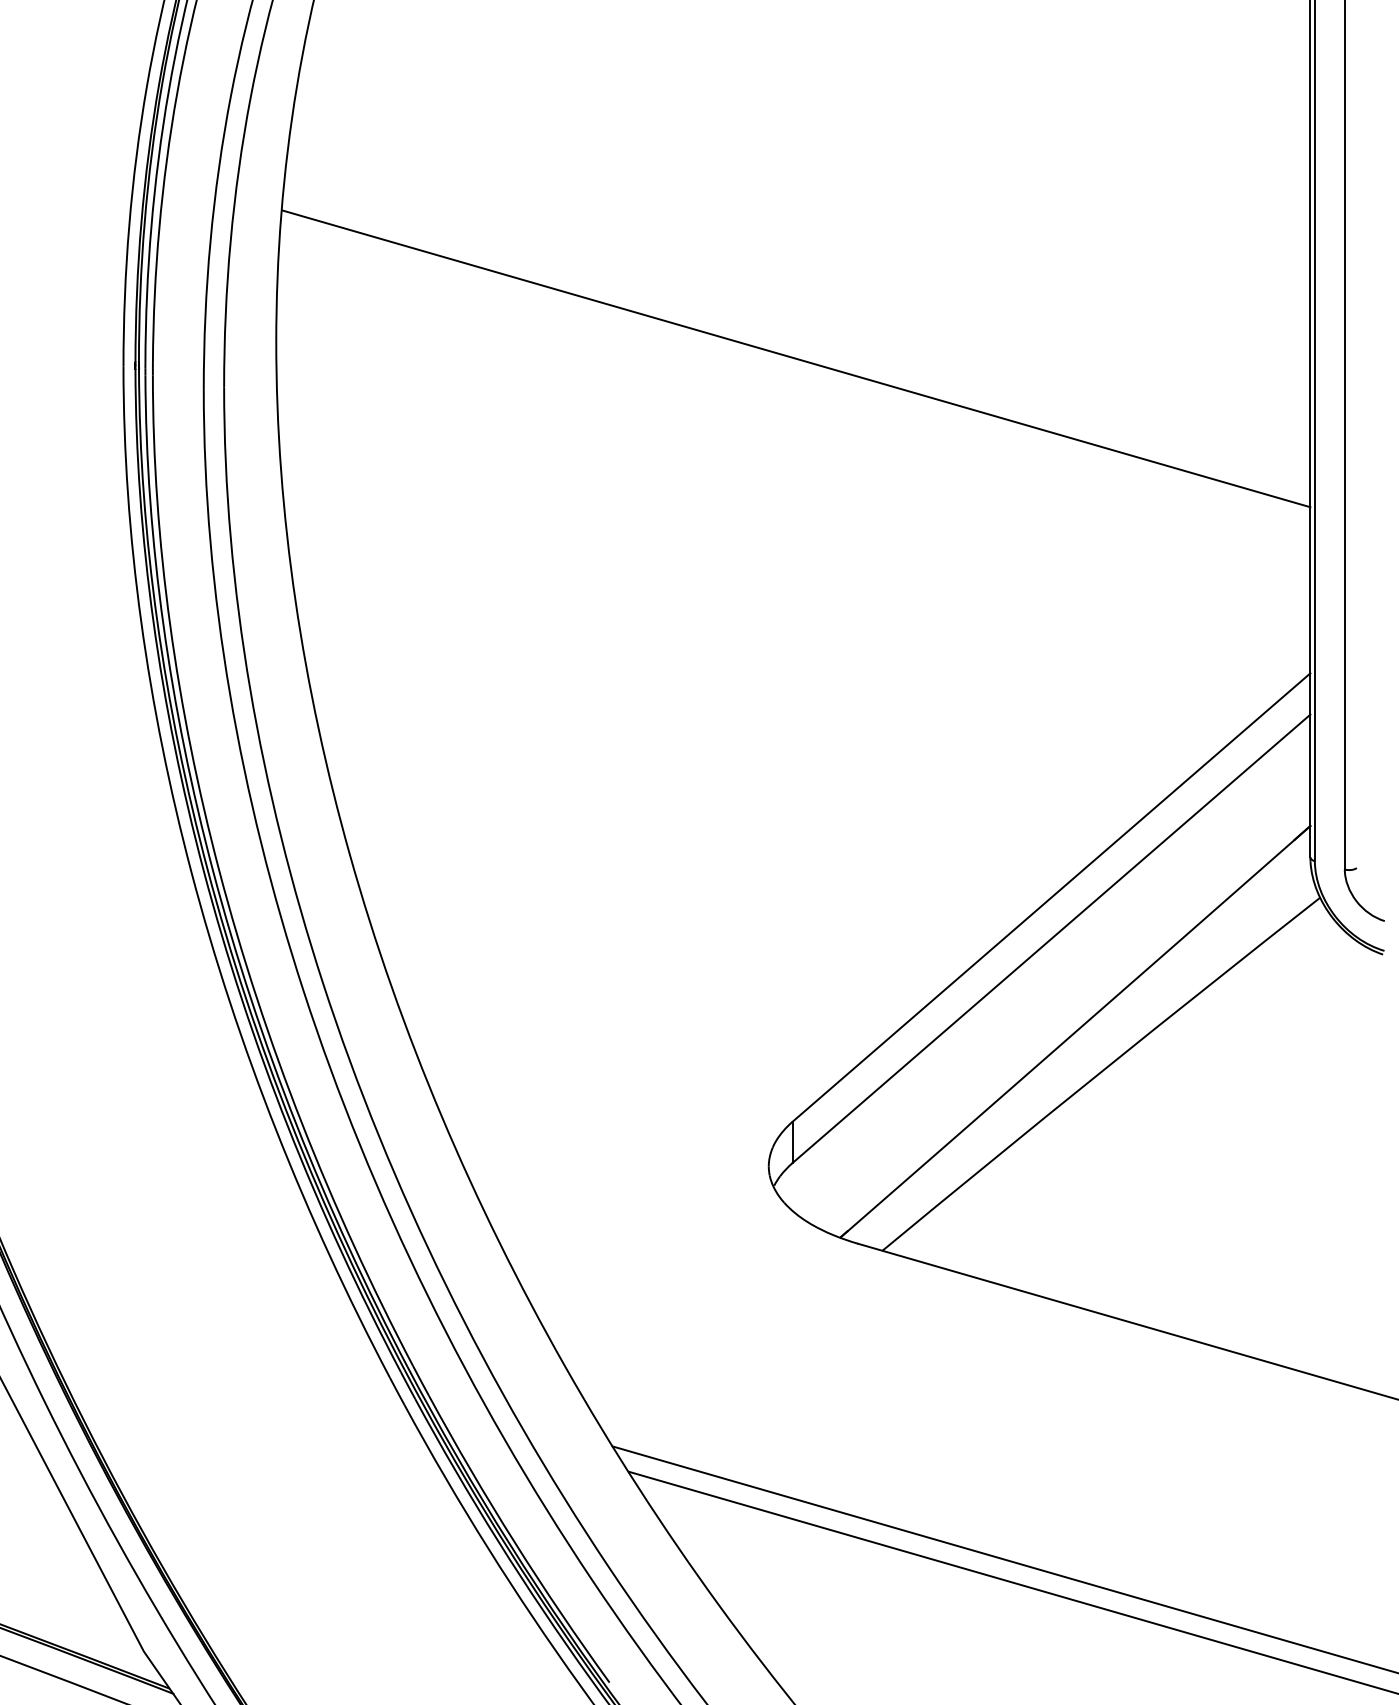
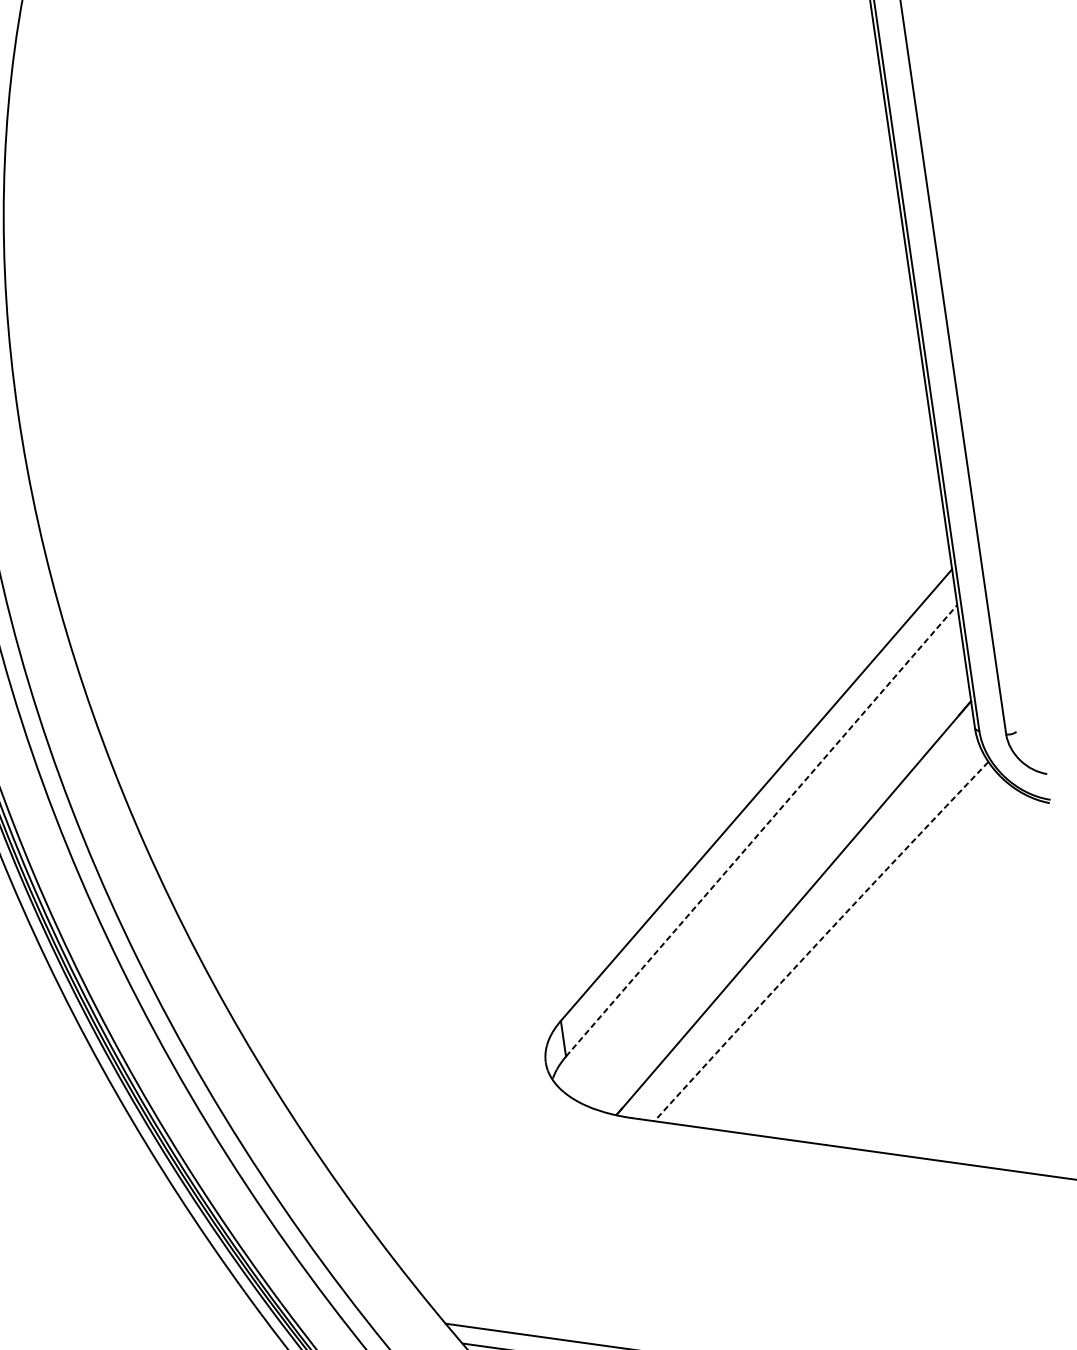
line: (796, 358) -> (469, 361), removed
line: (1051, 938) -> (761, 830), solid -> dashed
arc: (1100, 1072) -> (820, 940), solid -> dashed

